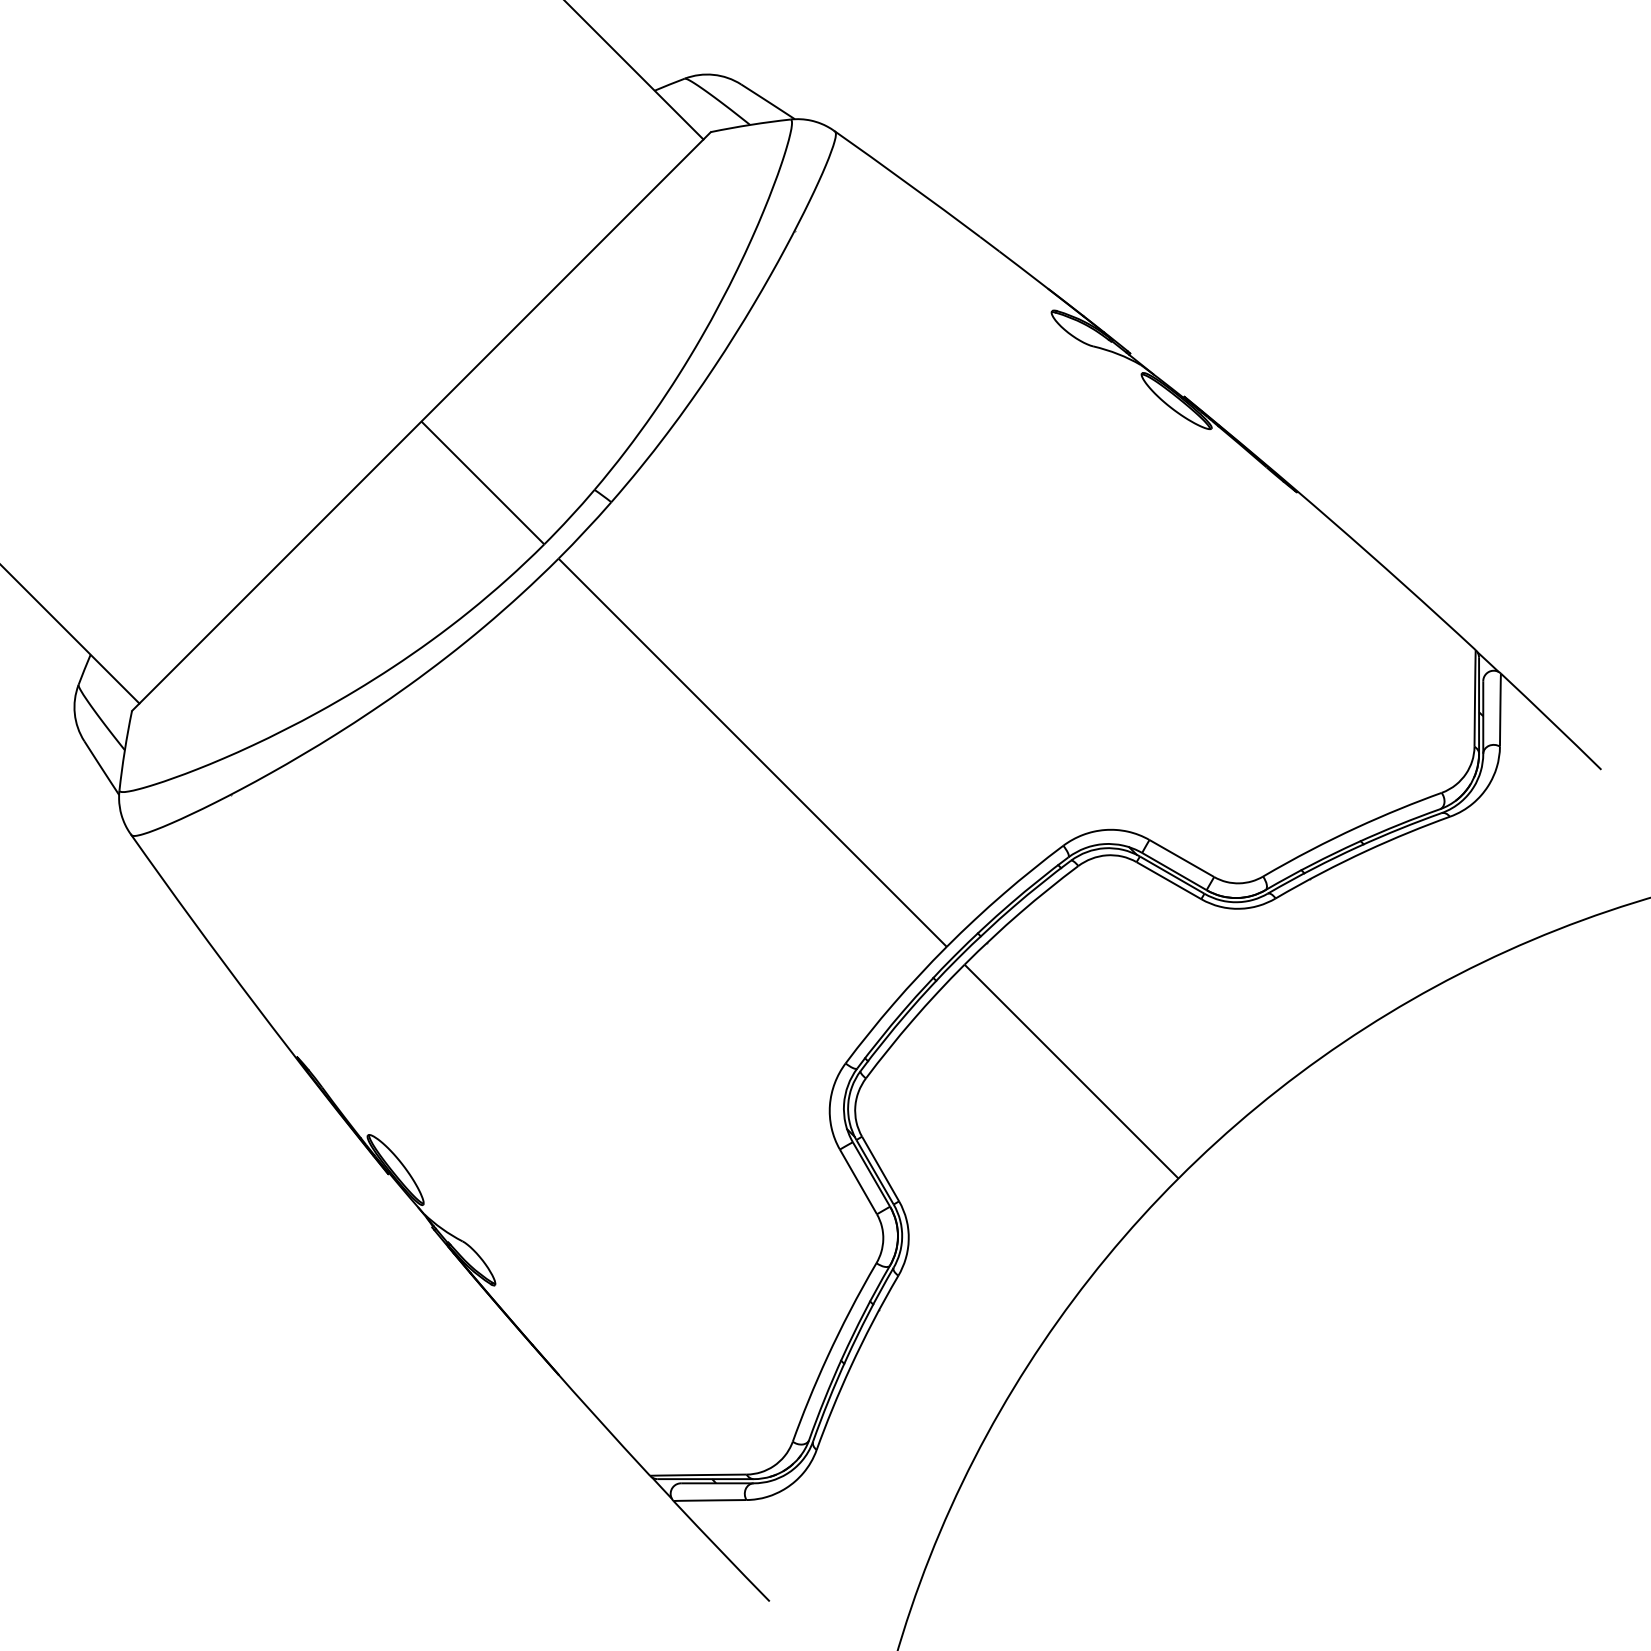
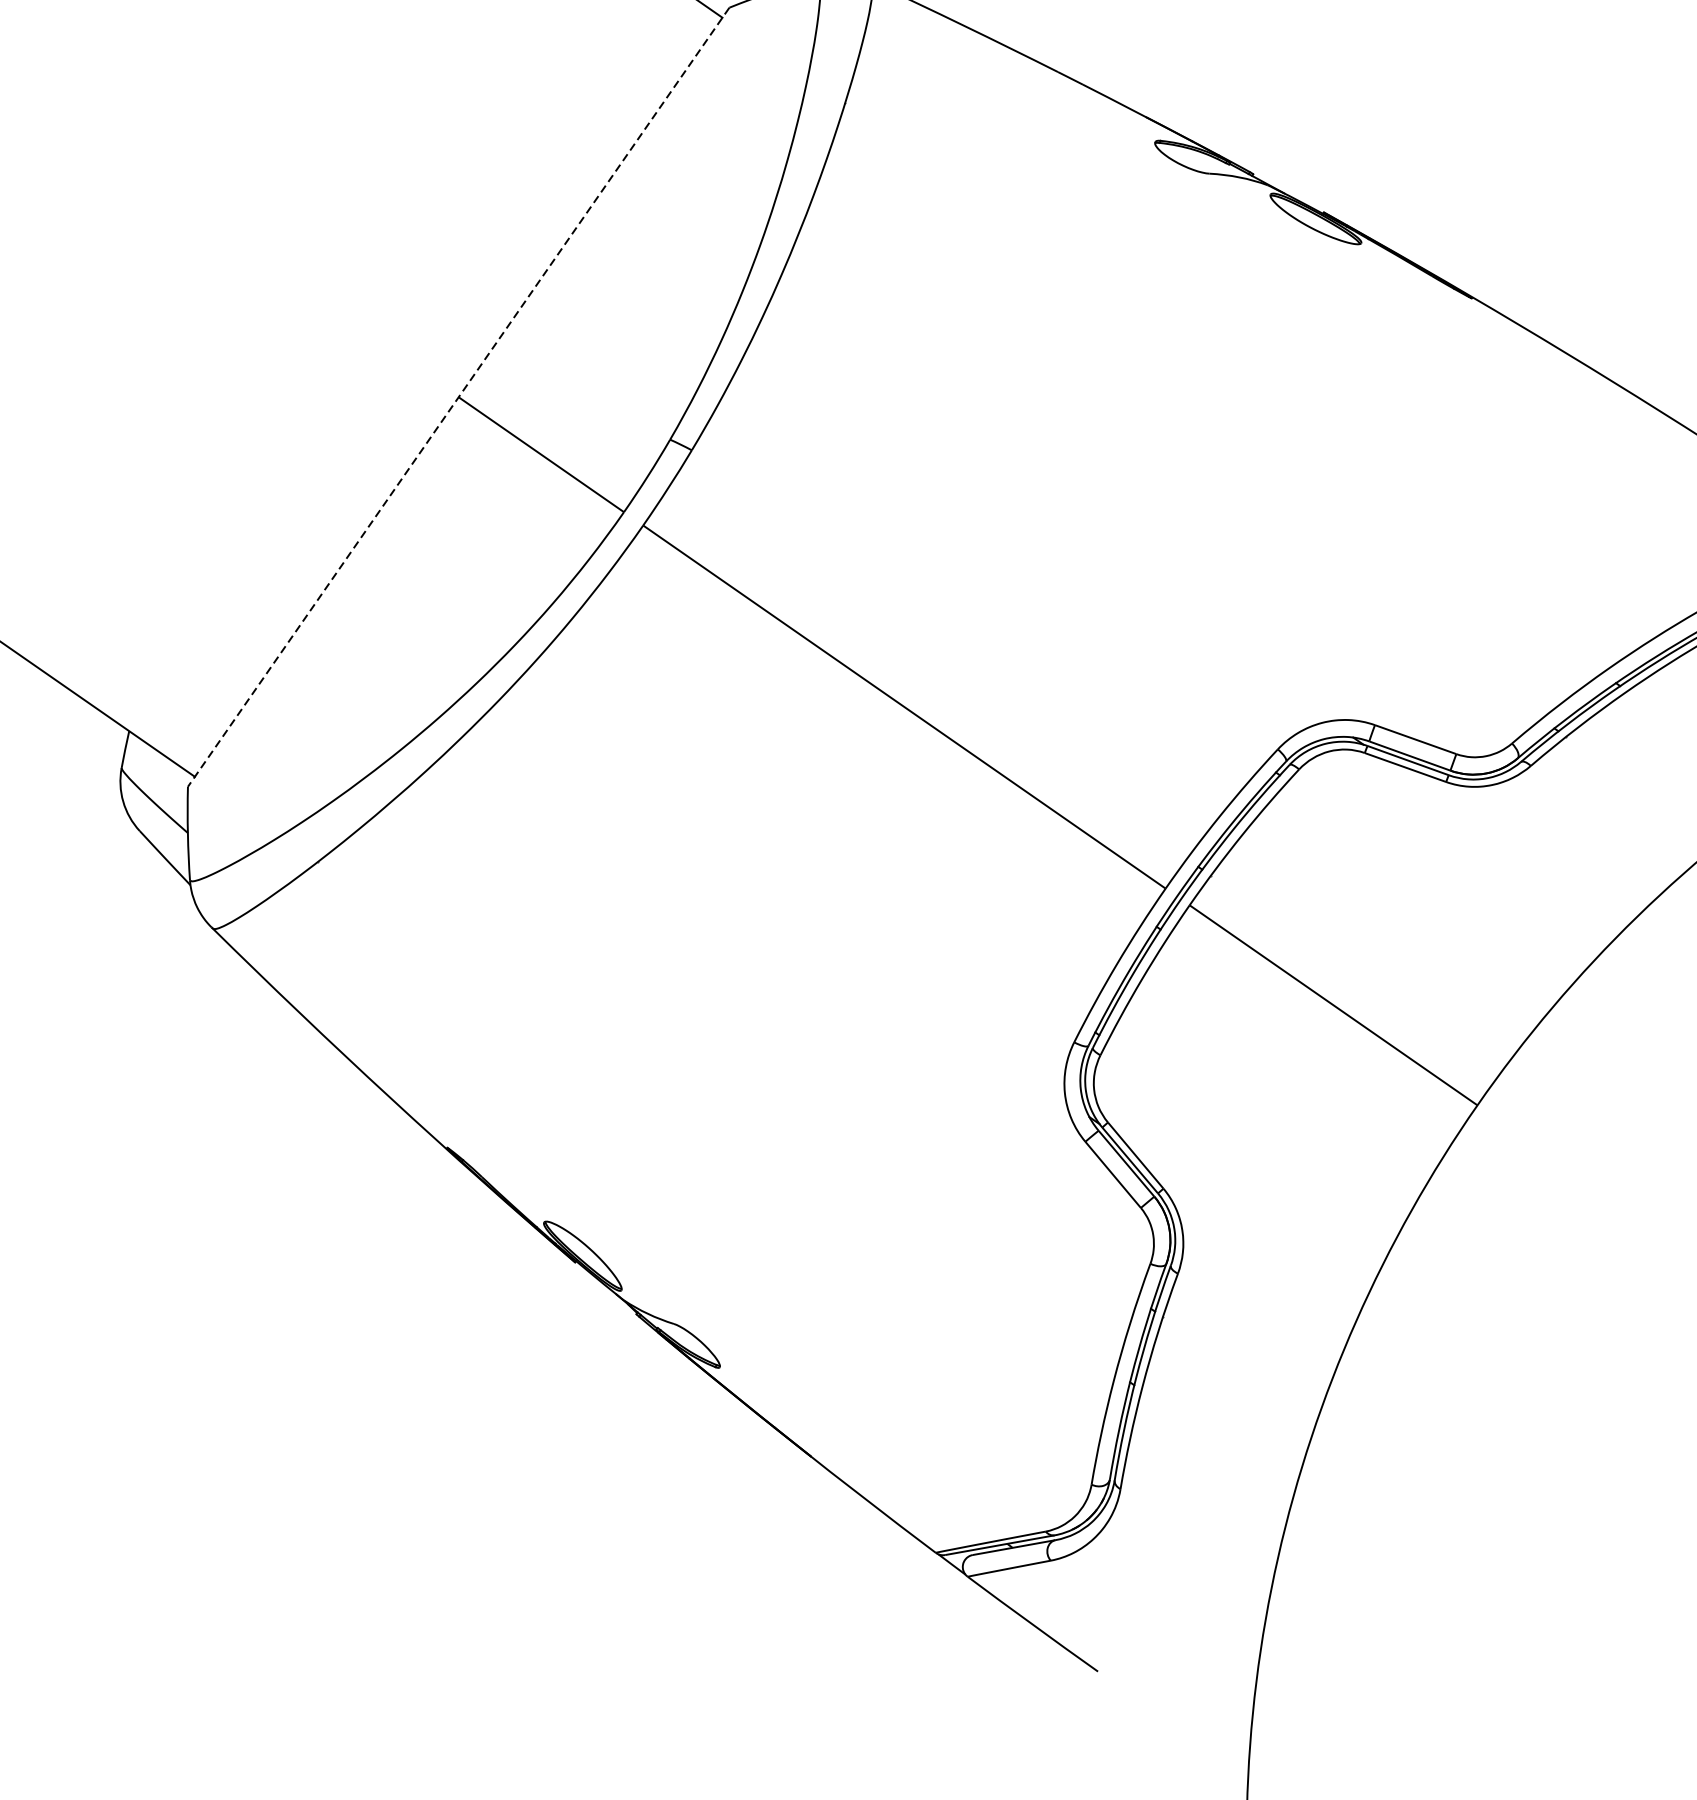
line: (421, 421) -> (458, 397), solid -> dashed

